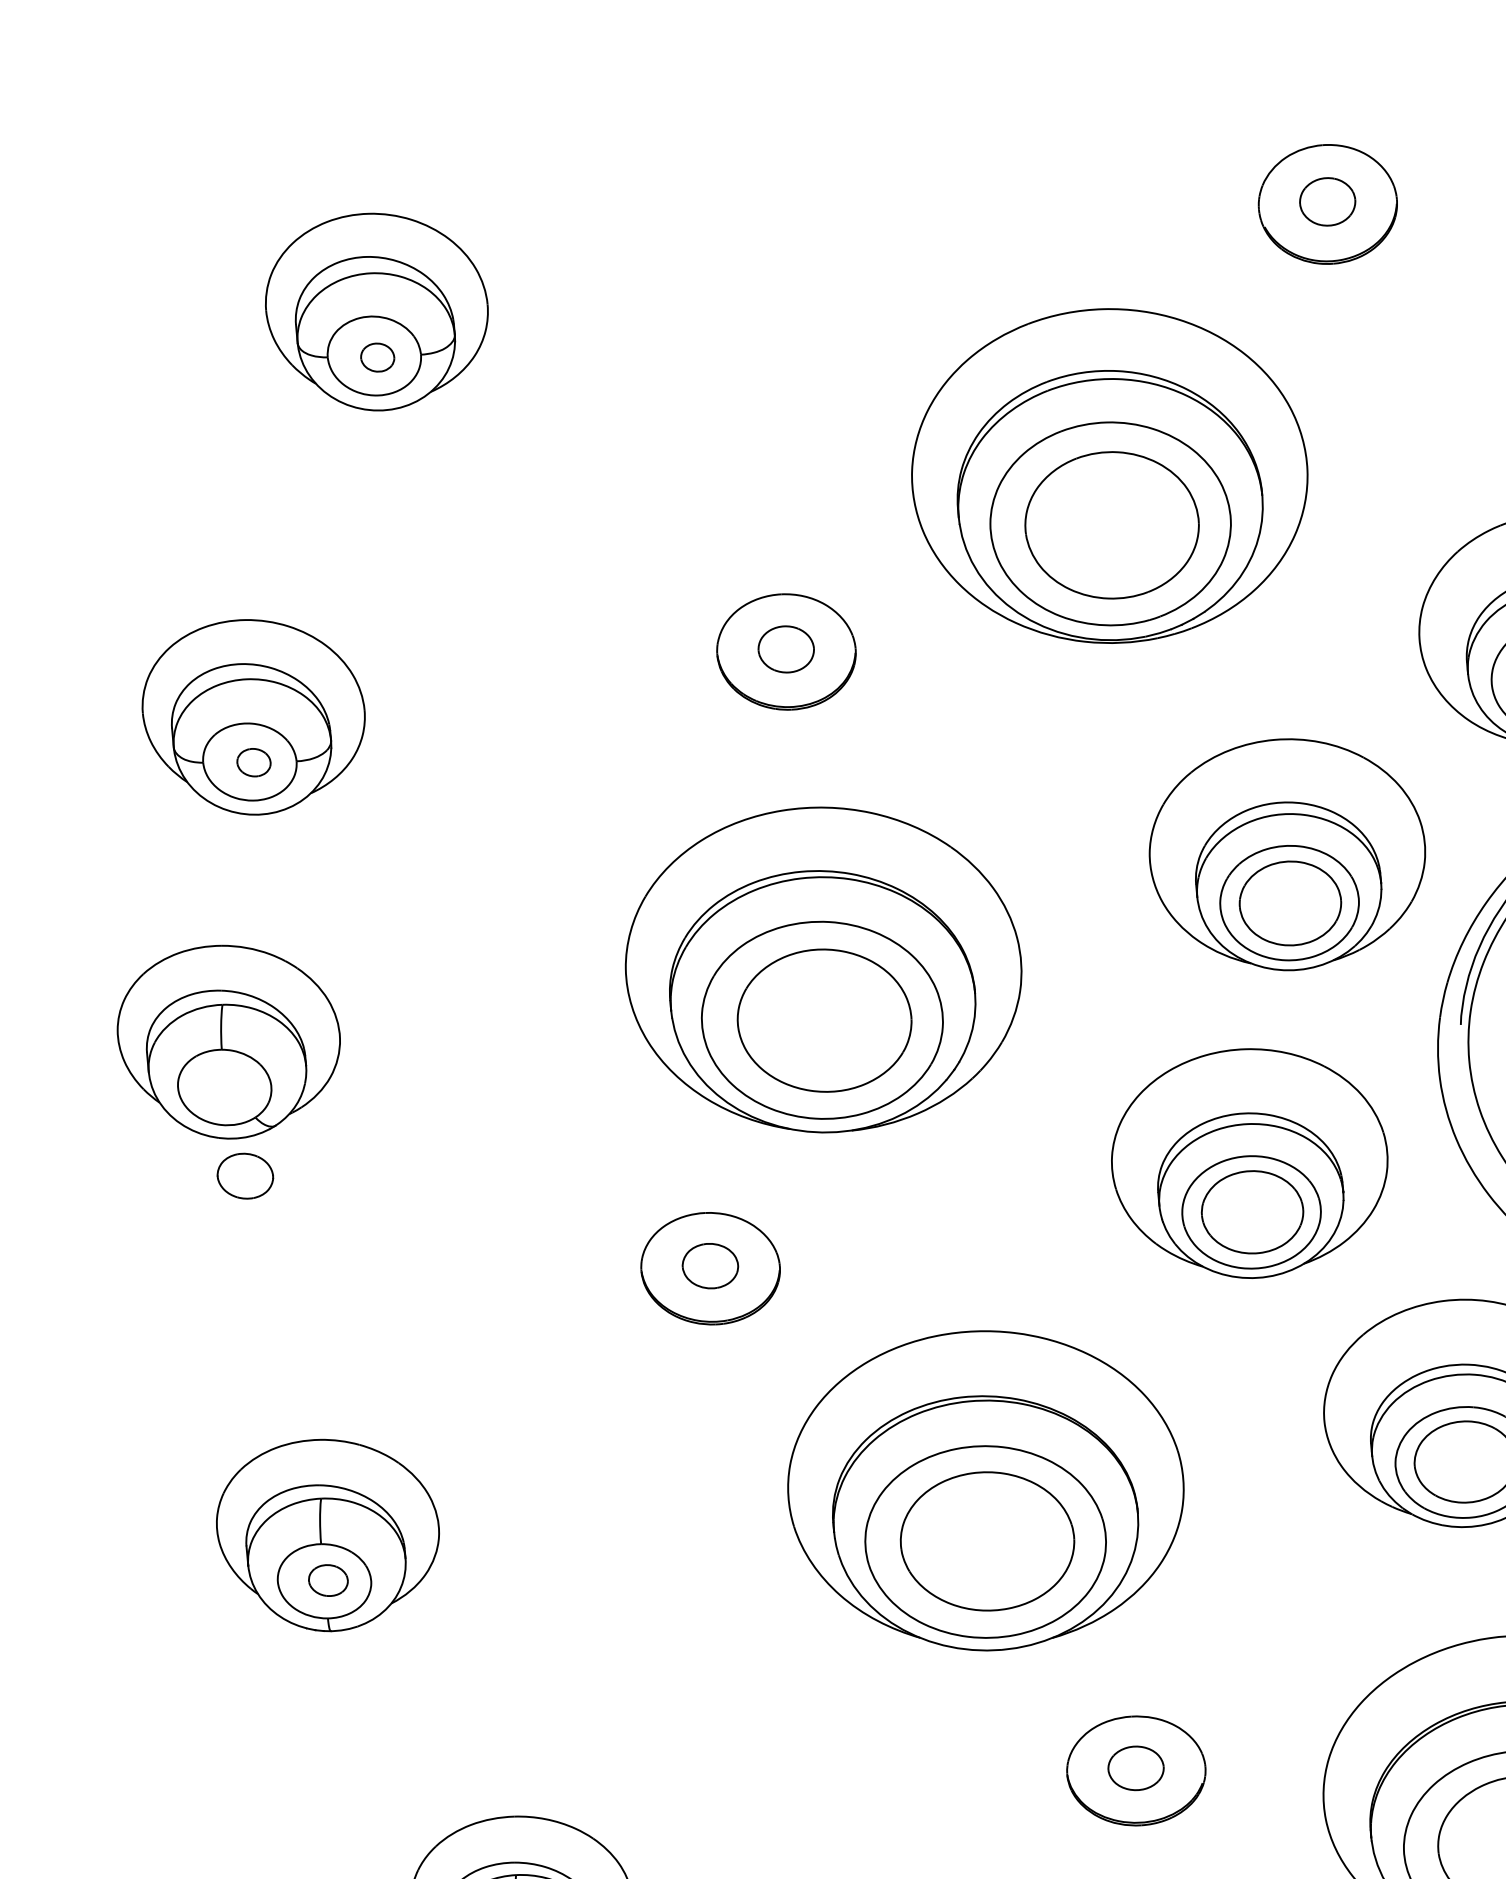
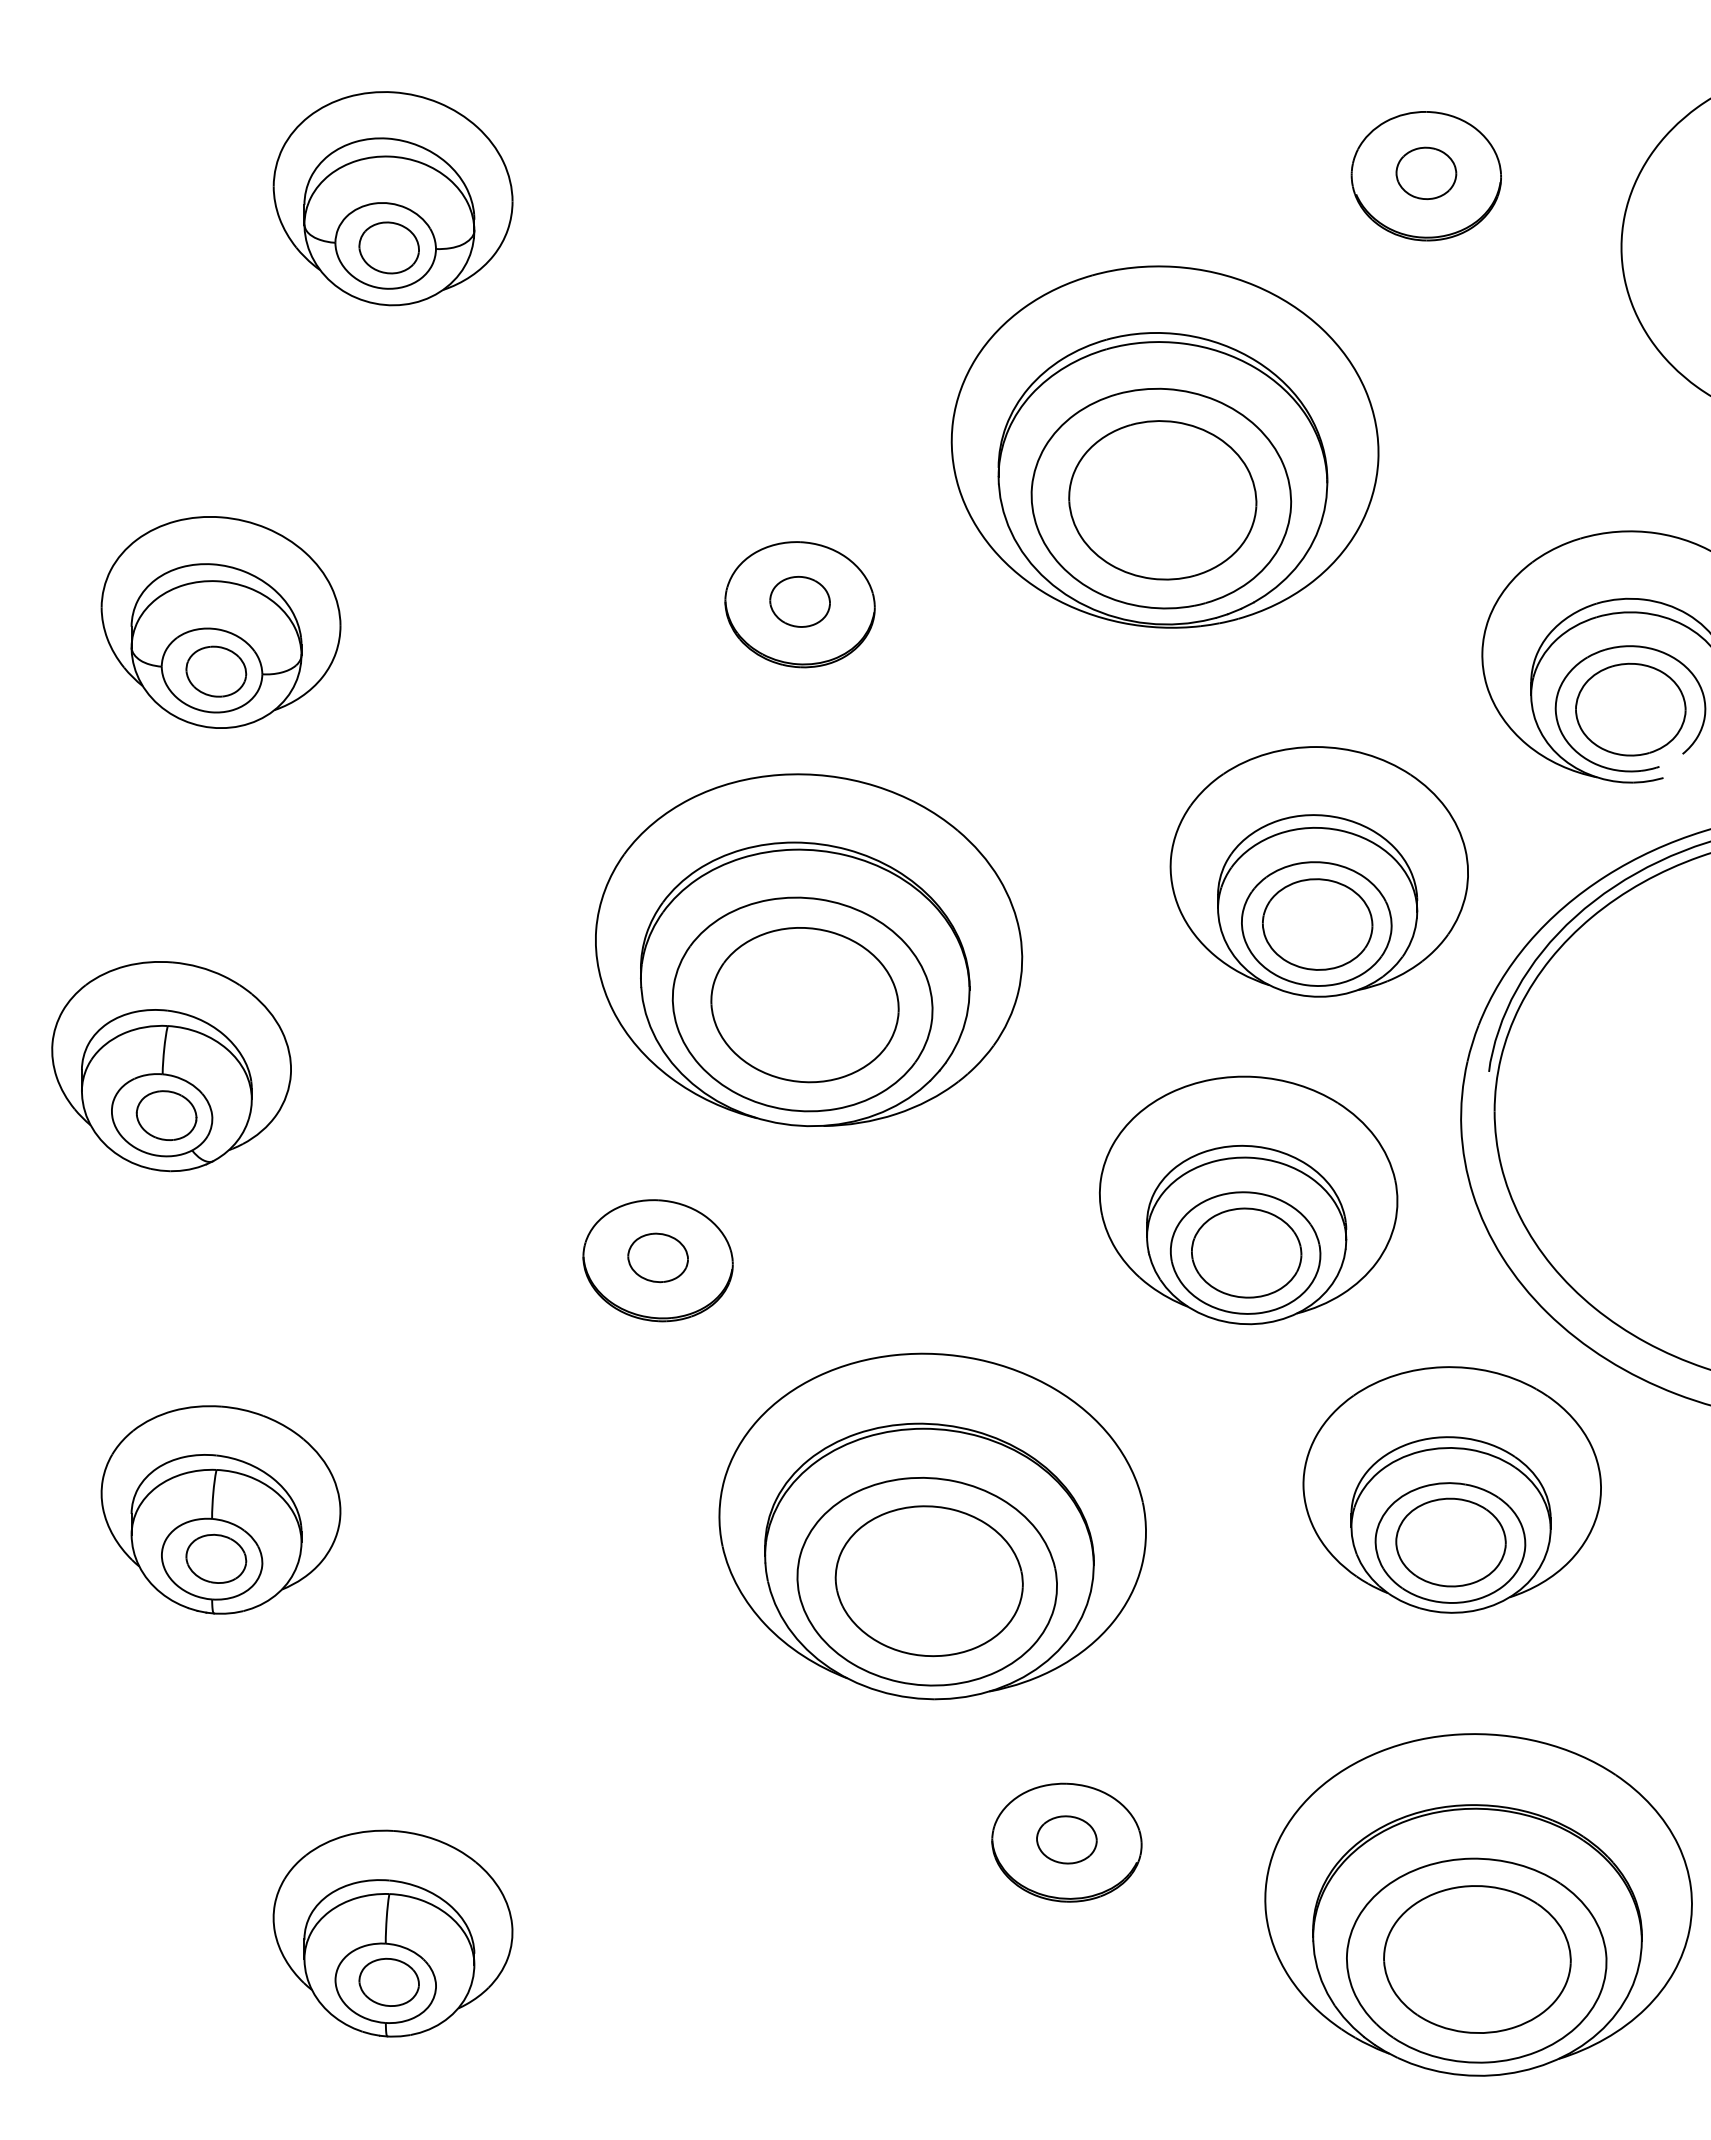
part: (377, 357) -> (388, 247), size x1.67
part: (254, 762) -> (216, 671), size x1.67
part: (229, 1041) -> (171, 1066), moved
part: (328, 1580) -> (216, 1558), size x1.43

